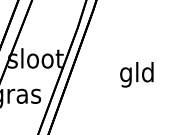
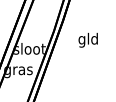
text: (135, 75) -> (87, 40), moved

